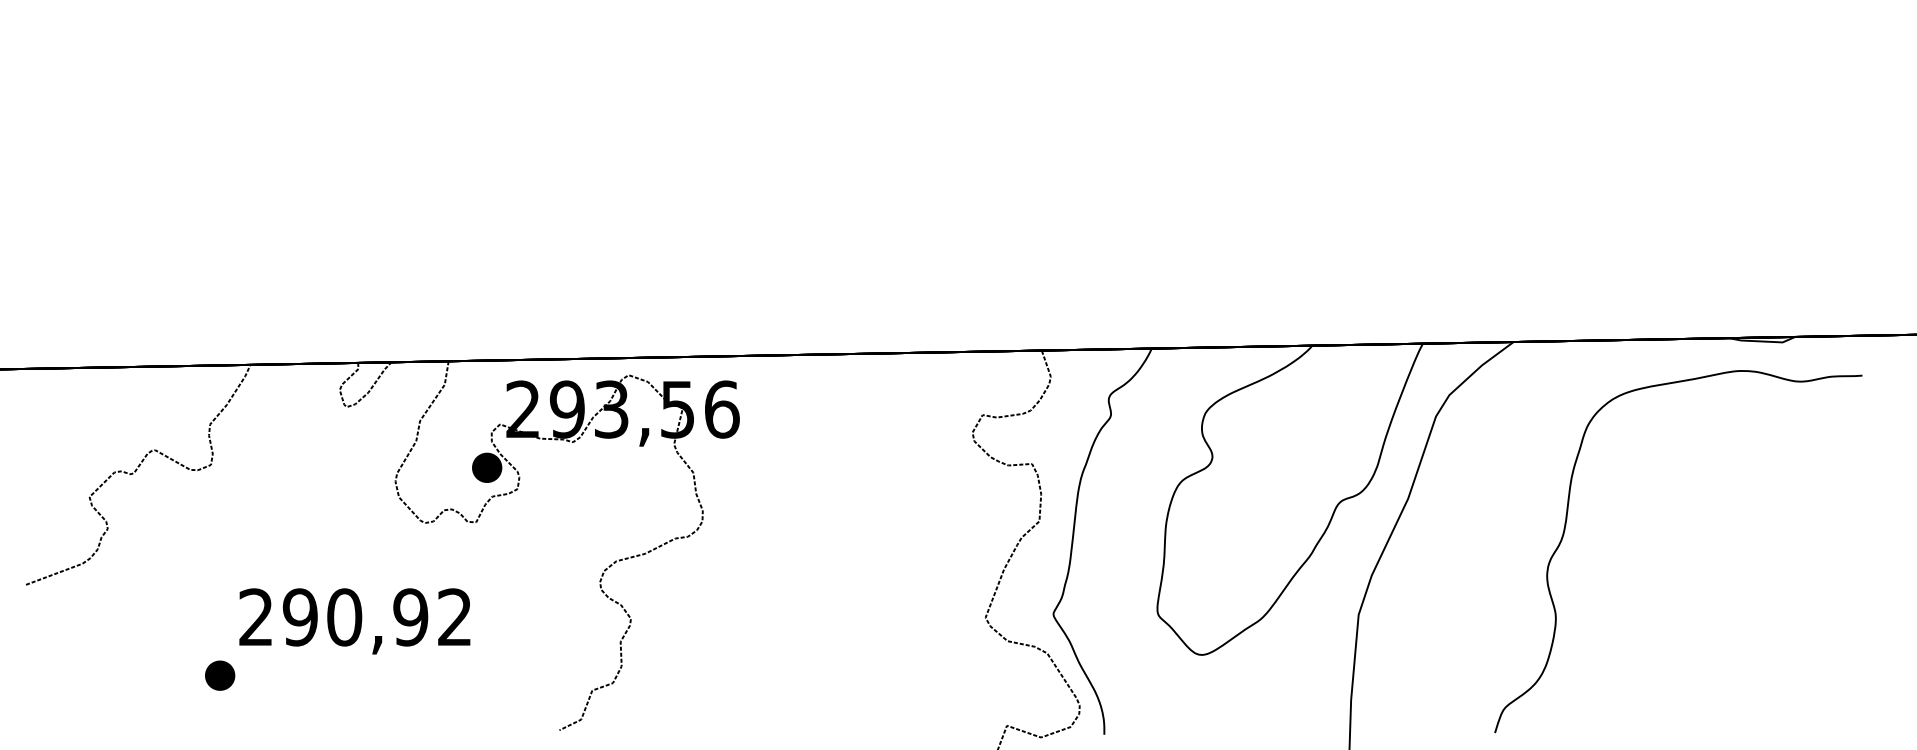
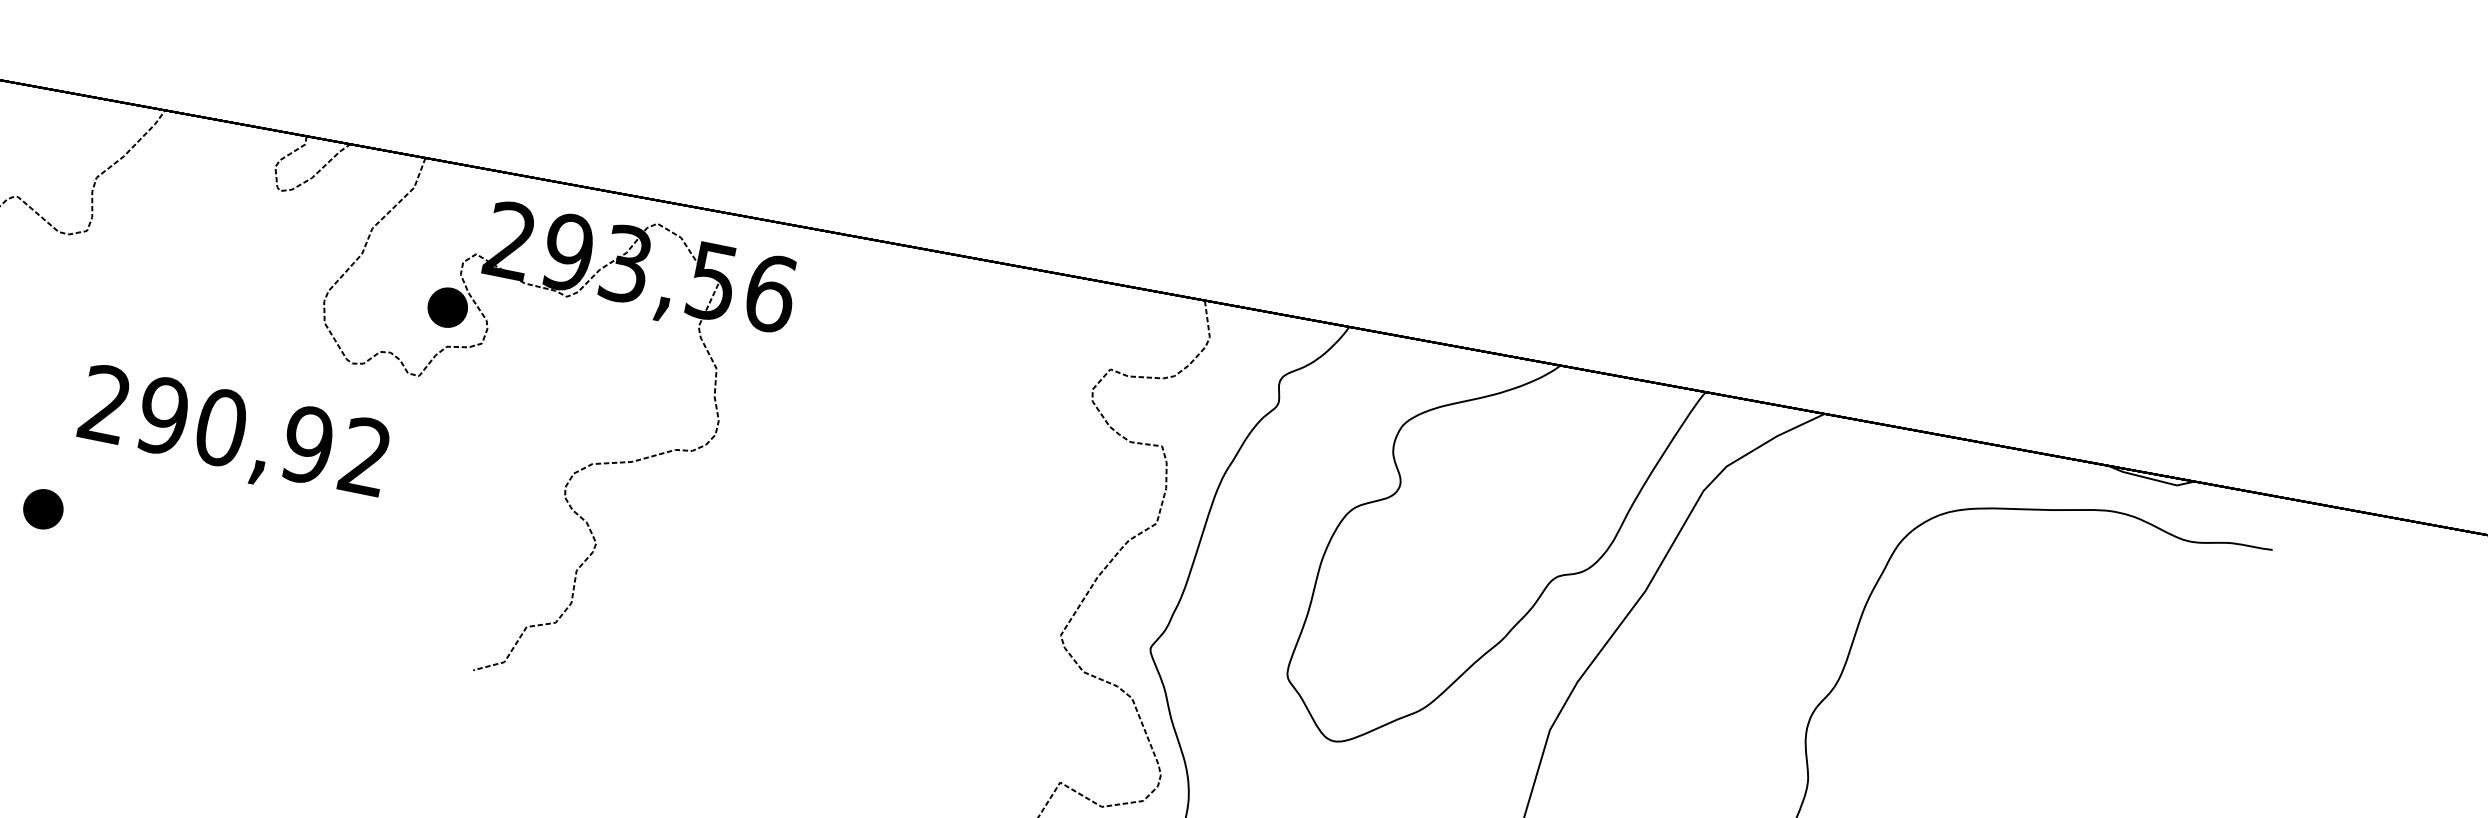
text: (354, 621) -> (233, 435), moved

